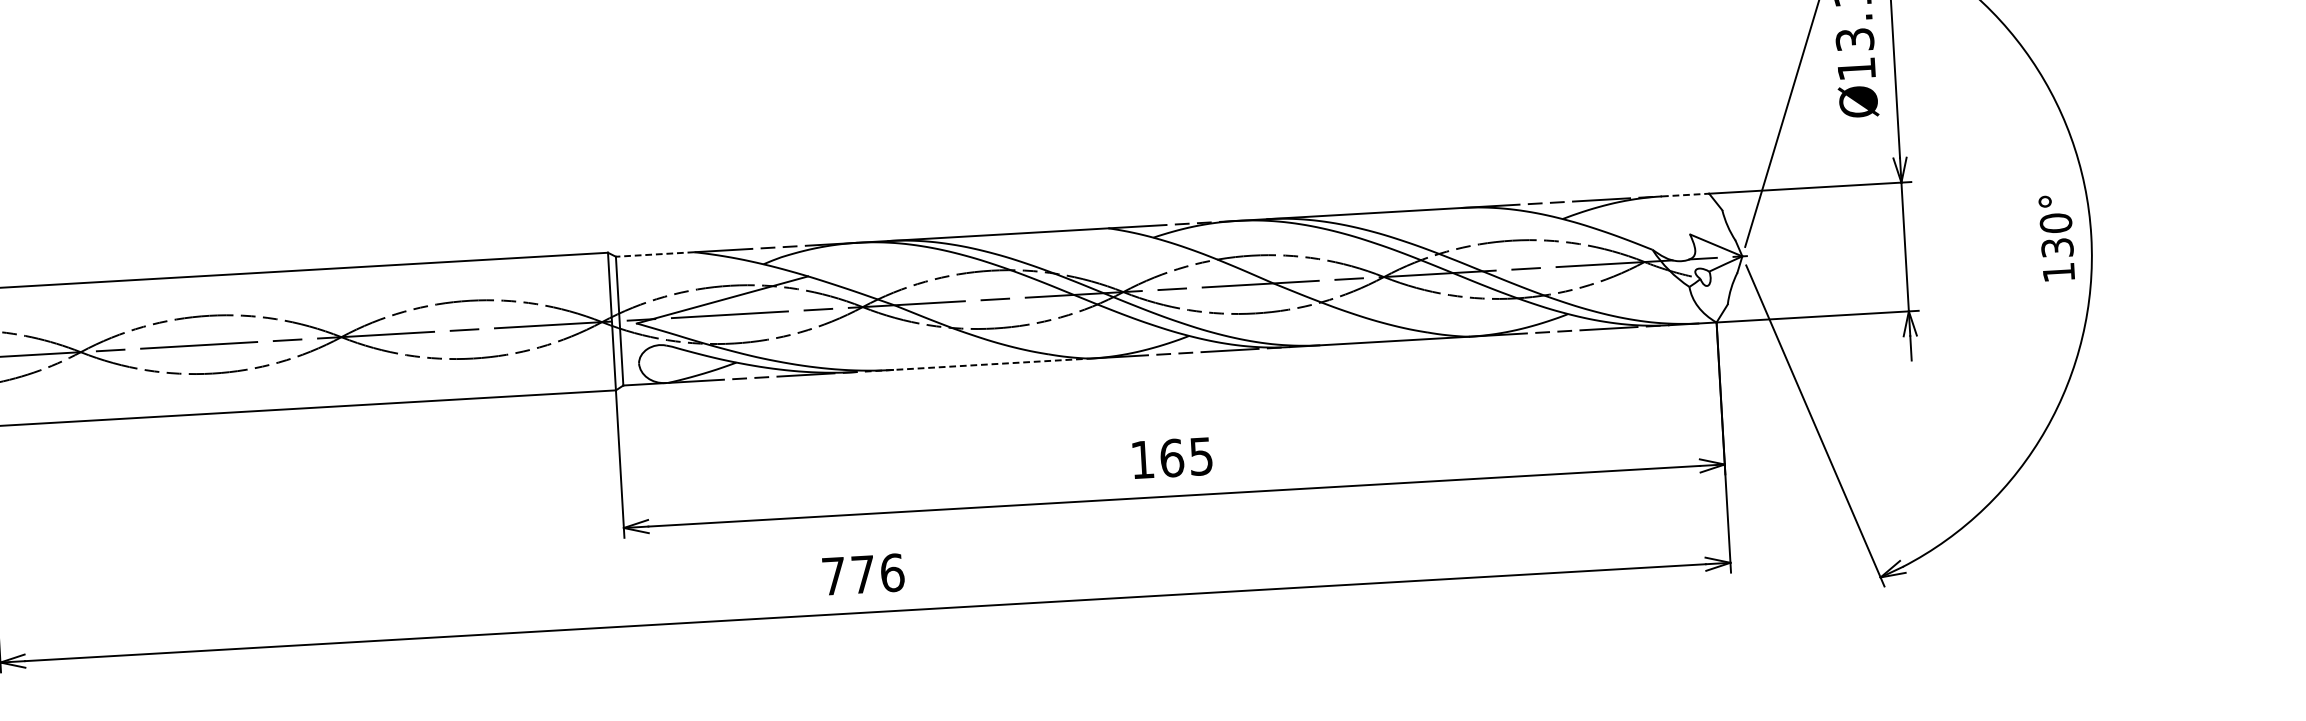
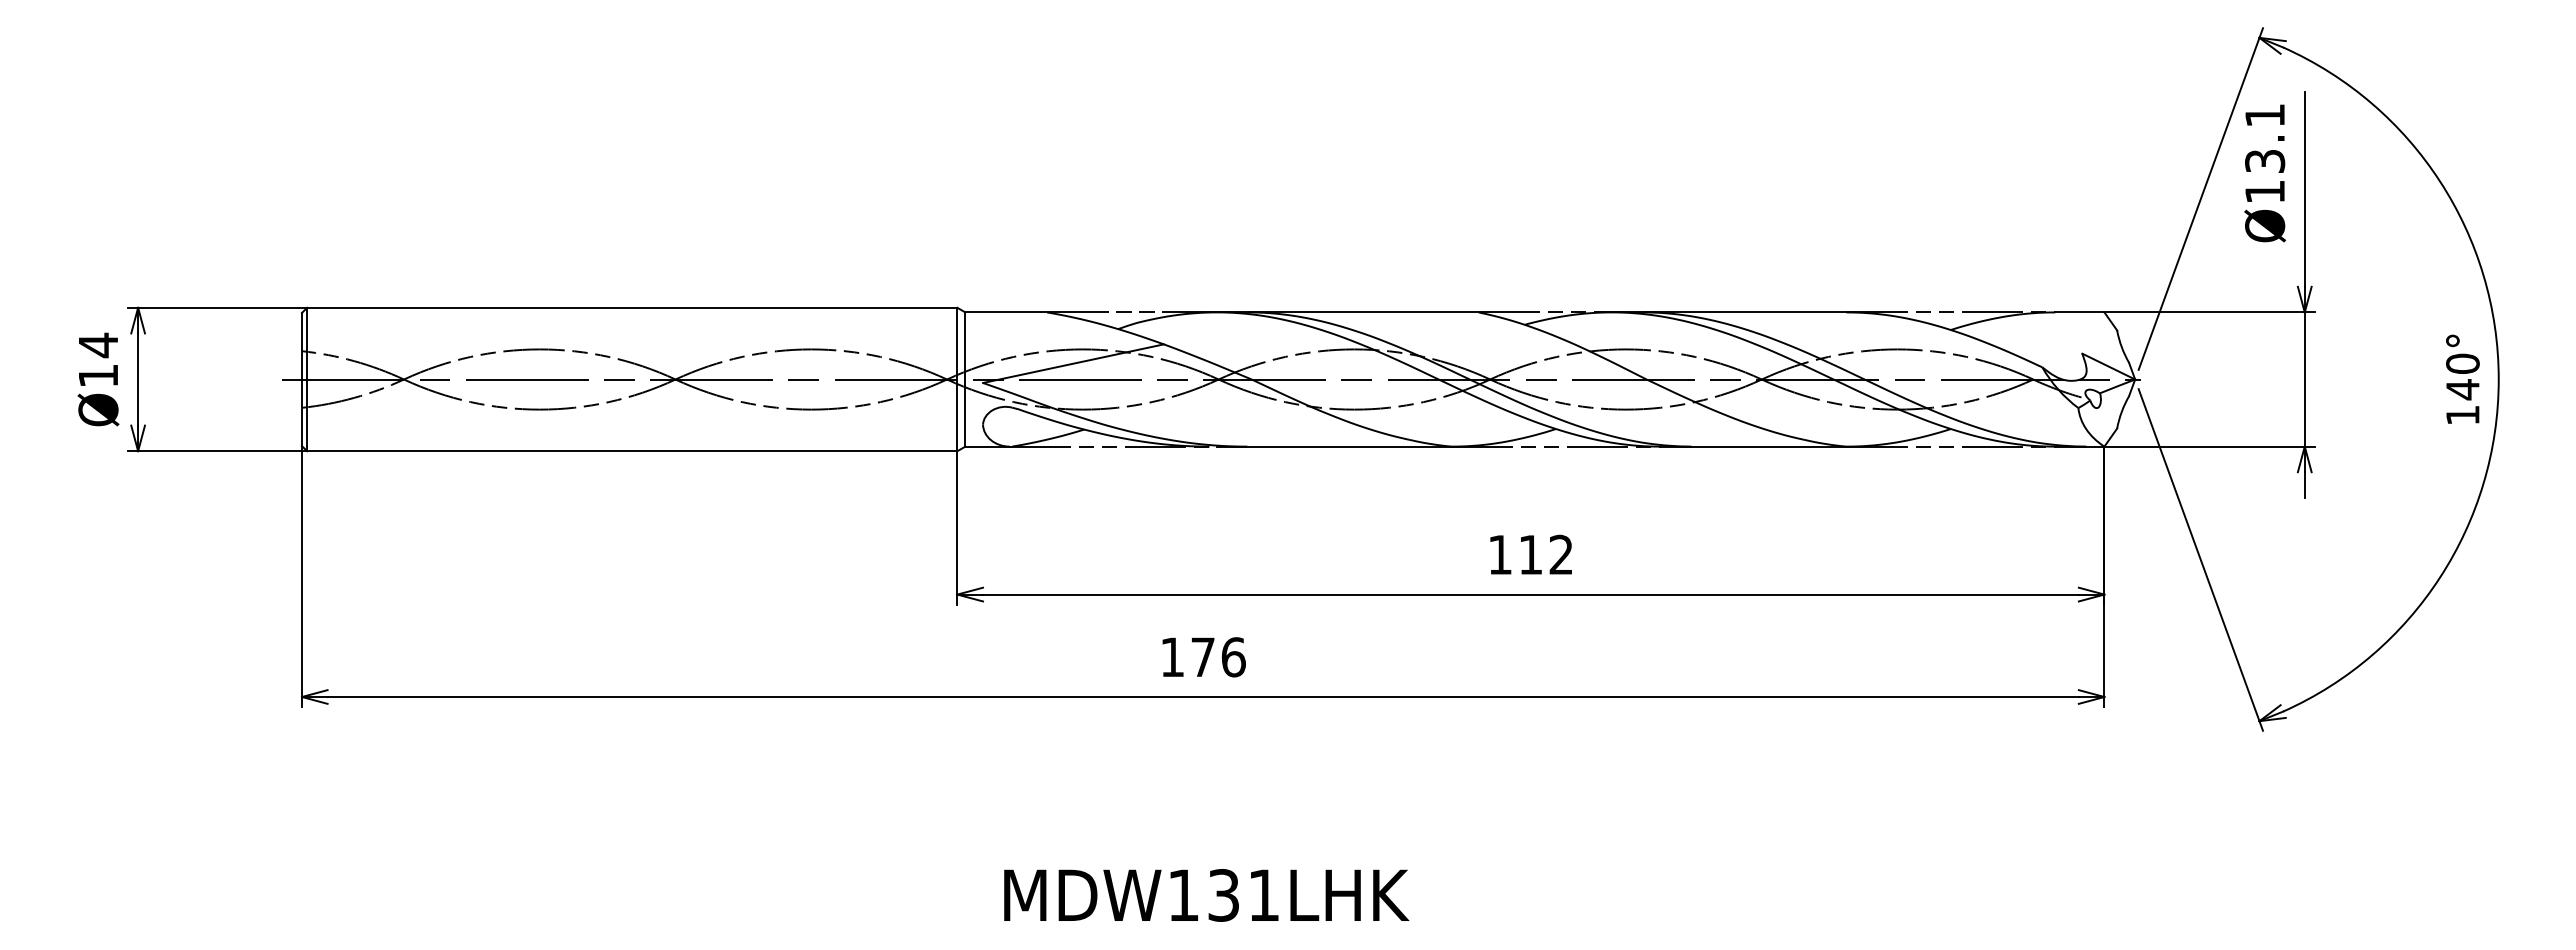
line: (1685, 195) -> (2079, 312), dashed -> solid
text: (2057, 247) -> (2462, 389), 130° -> 140°
line: (655, 254) -> (1006, 312), dashed -> solid
line: (977, 364) -> (1334, 446), dashed -> solid
text: (1186, 456) -> (1545, 554), 165 -> 112
text: (833, 575) -> (1172, 656), 776 -> 176

